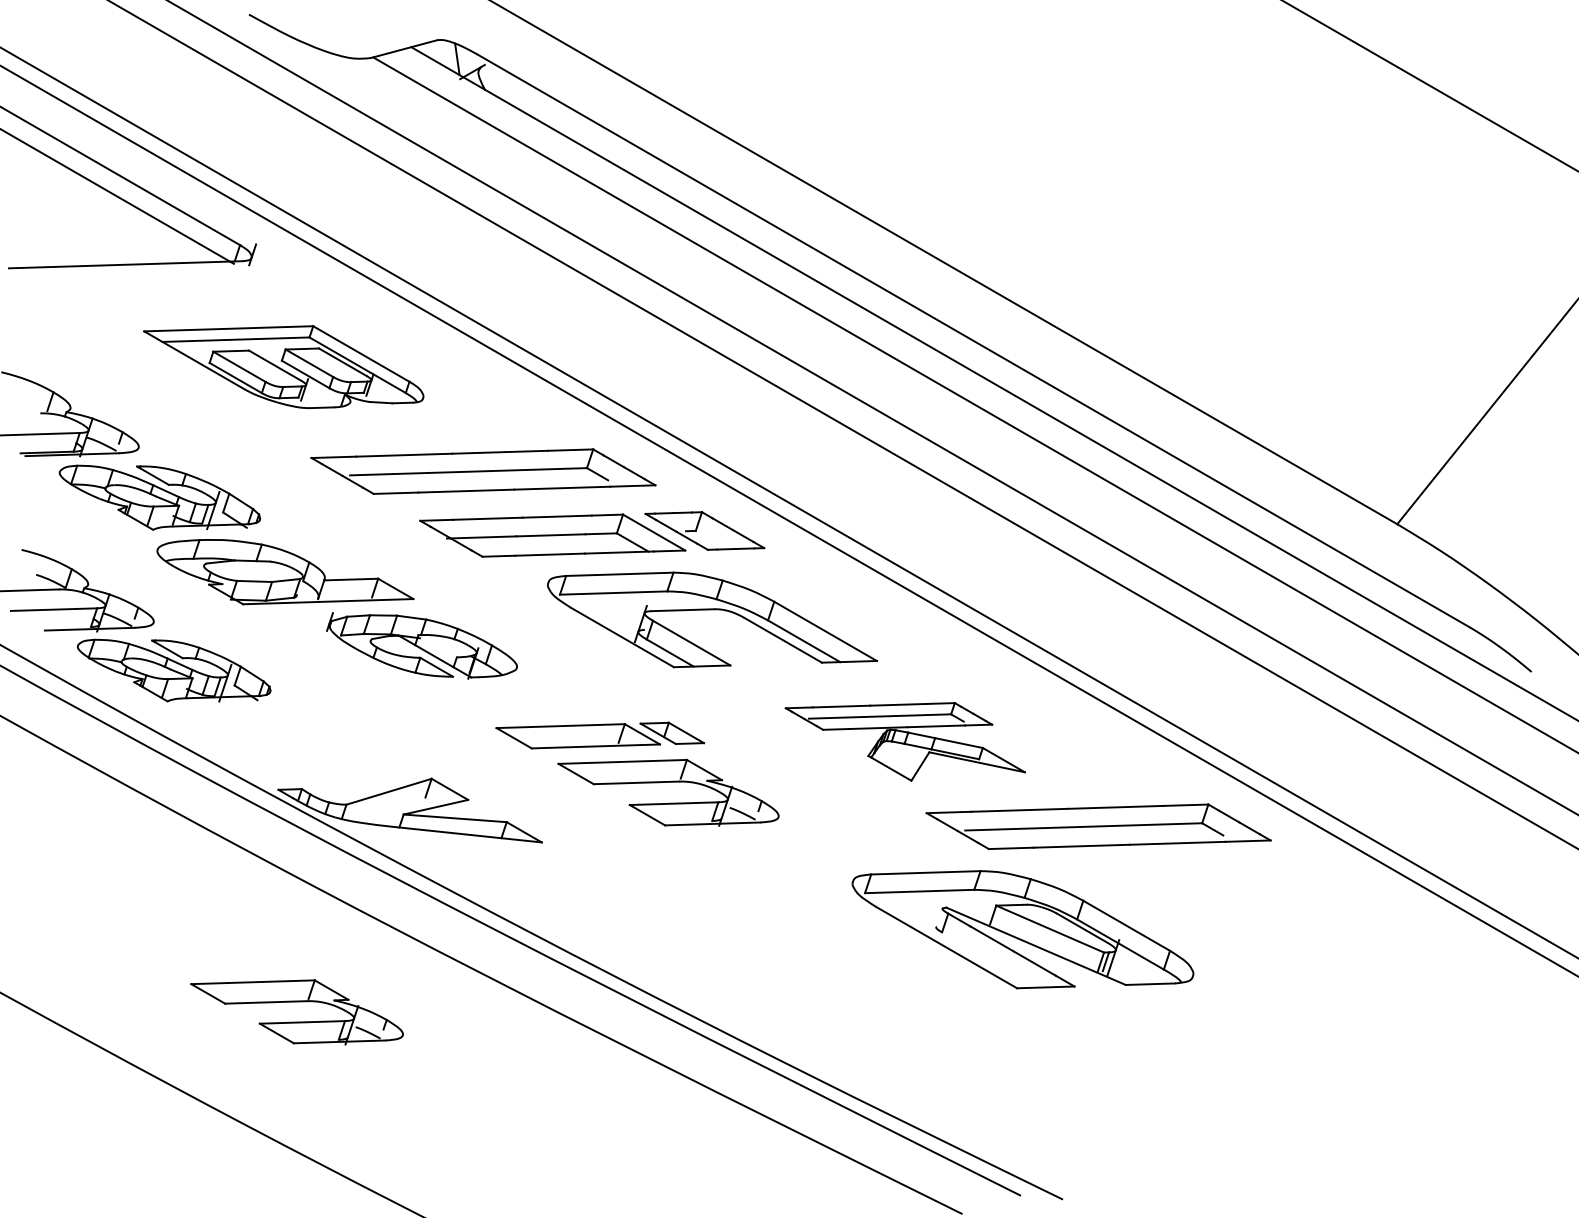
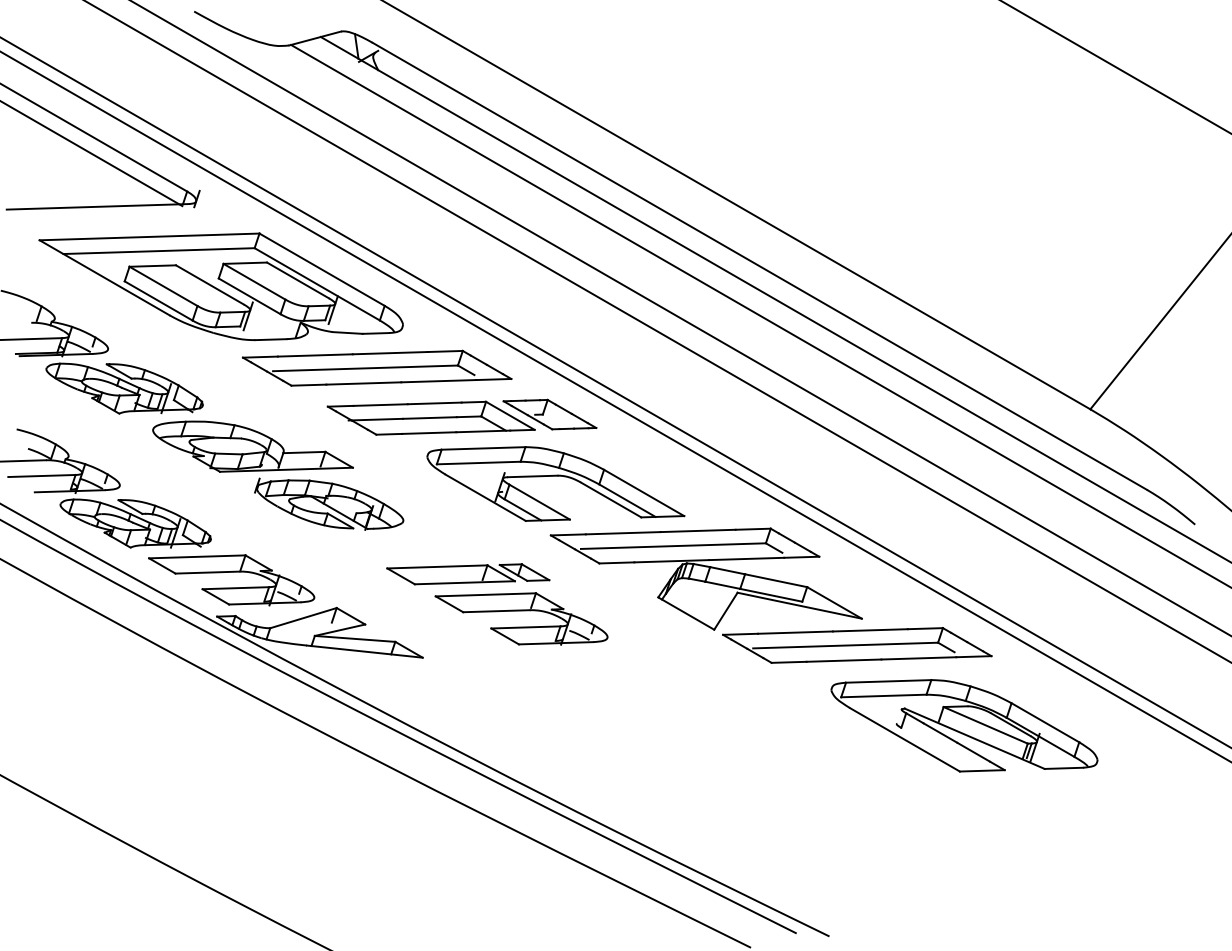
part: (283, 366) -> (221, 286), size x1.67
part: (285, 572) -> (253, 447), moved
part: (905, 741) -> (706, 578), size x1.67
part: (1022, 929) -> (964, 725), moved
part: (296, 1021) -> (231, 587), moved

